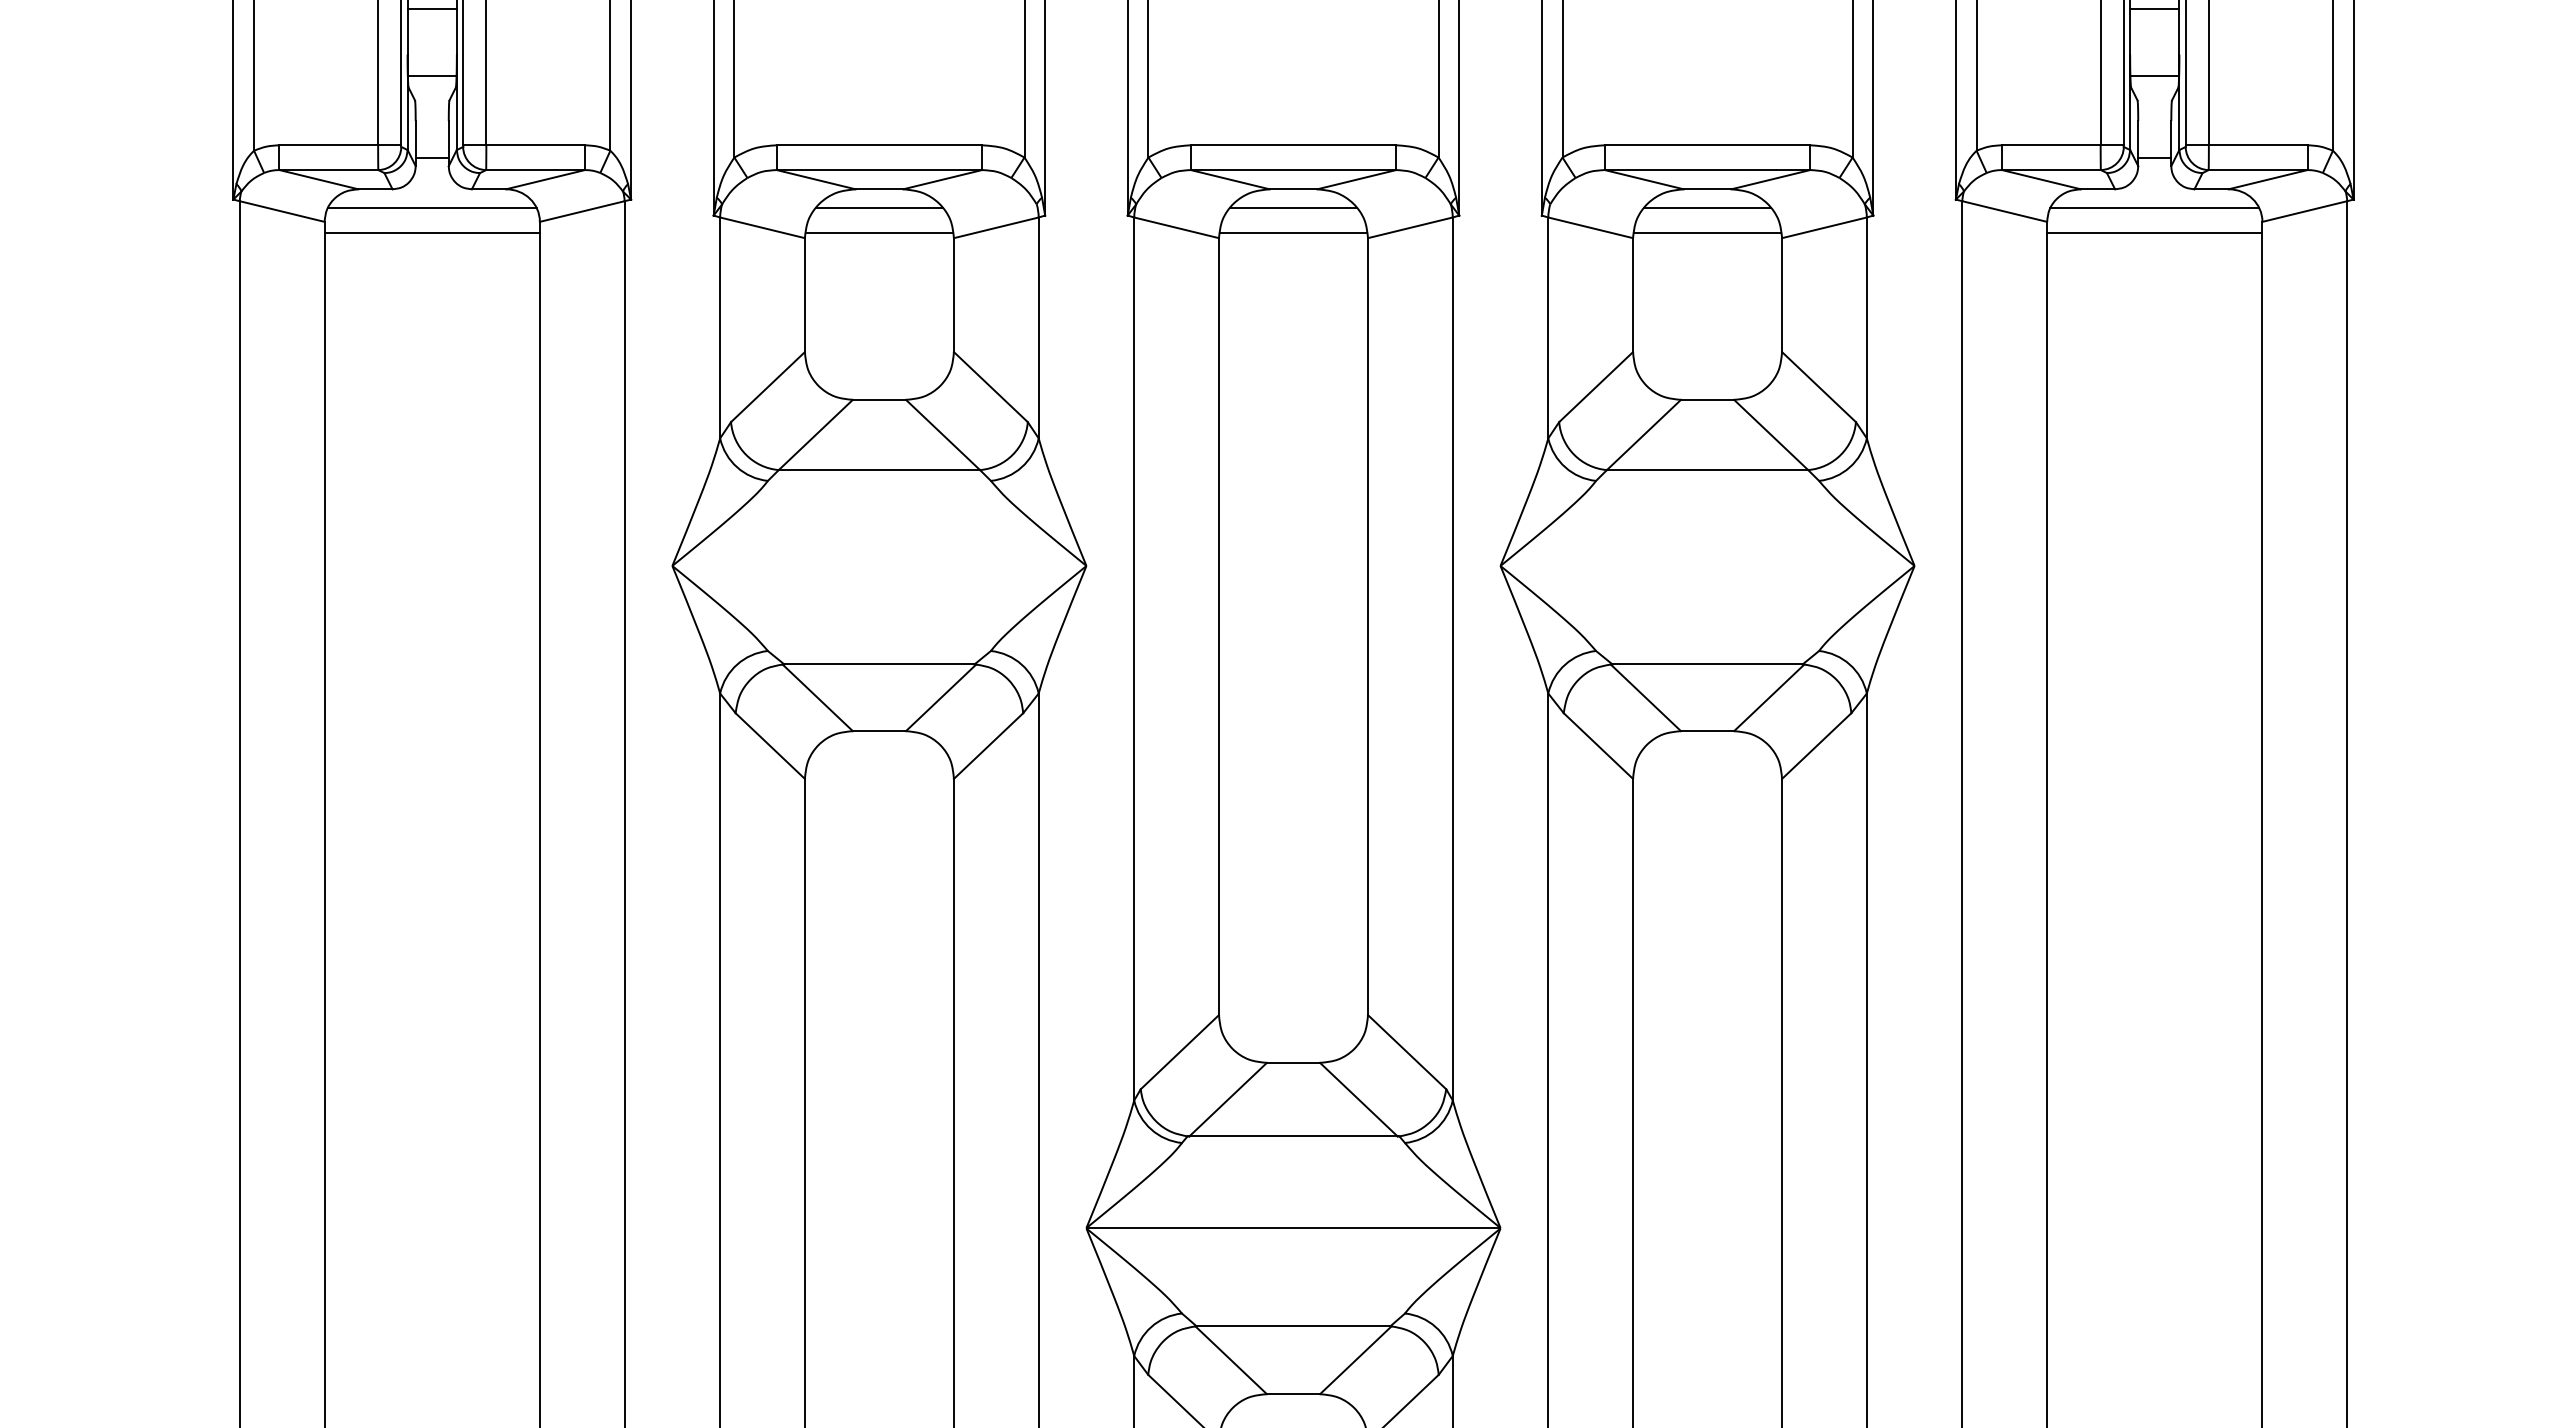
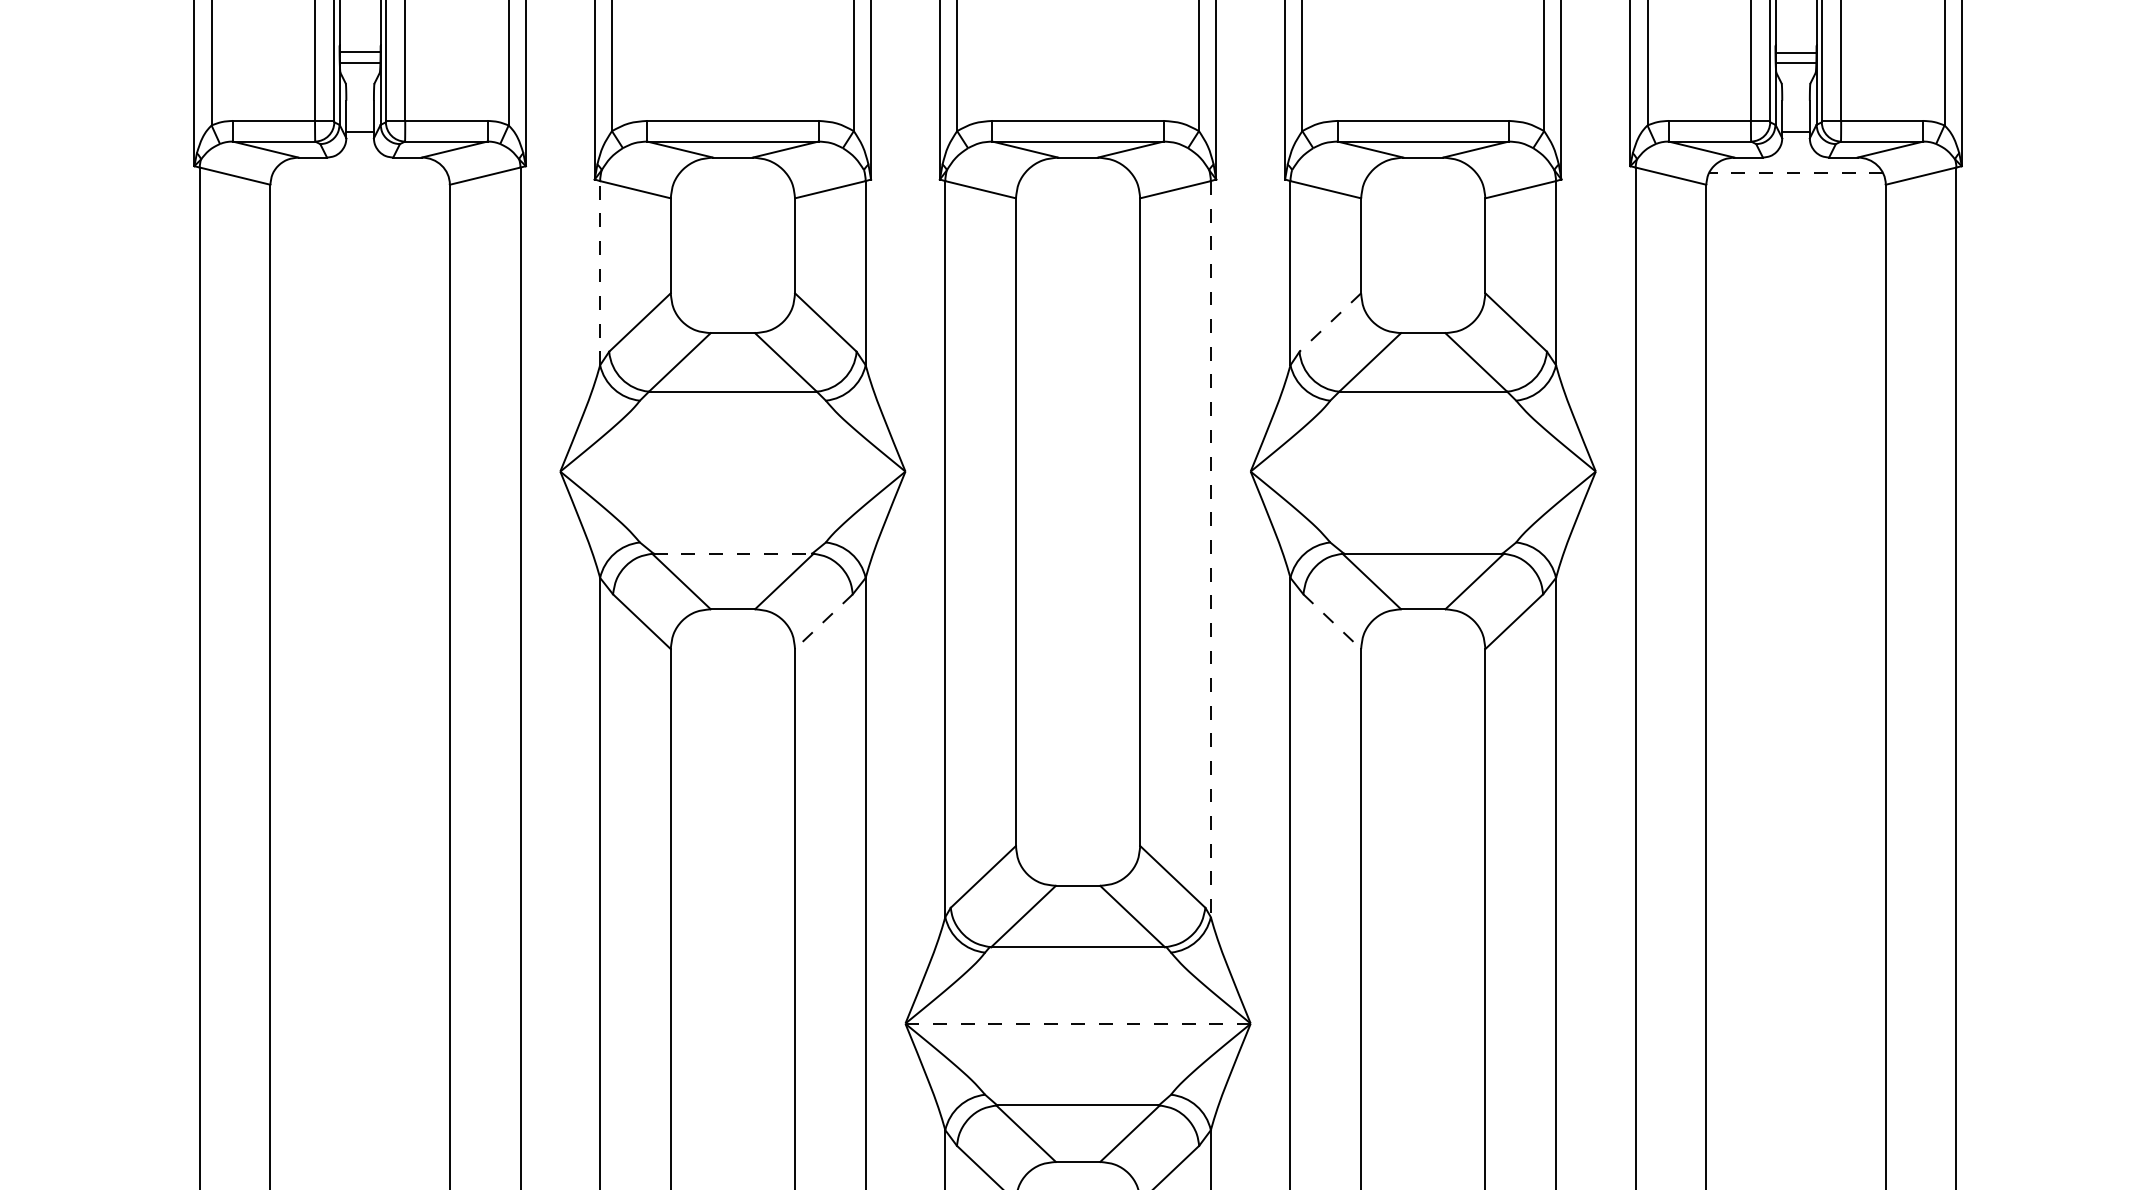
line: (431, 9) -> (359, 51), moved
line: (2154, 9) -> (1795, 52), moved
line: (431, 208) -> (359, 173), removed
line: (879, 208) -> (732, 173), removed
line: (1293, 208) -> (1078, 173), removed
line: (1707, 208) -> (1423, 173), removed
line: (2154, 208) -> (1795, 173), solid -> dashed
line: (431, 232) -> (359, 193), removed
line: (878, 232) -> (732, 193), removed
line: (1293, 232) -> (1078, 193), removed
line: (1707, 232) -> (1423, 193), removed
line: (2154, 232) -> (1795, 193), removed
line: (720, 327) -> (600, 272), solid -> dashed
line: (1596, 387) -> (1330, 322), solid -> dashed
line: (1452, 659) -> (1210, 549), solid -> dashed
line: (879, 664) -> (732, 553), solid -> dashed
line: (988, 746) -> (823, 622), solid -> dashed
line: (1598, 746) -> (1332, 622), solid -> dashed
line: (1293, 1228) -> (1078, 1023), solid -> dashed

